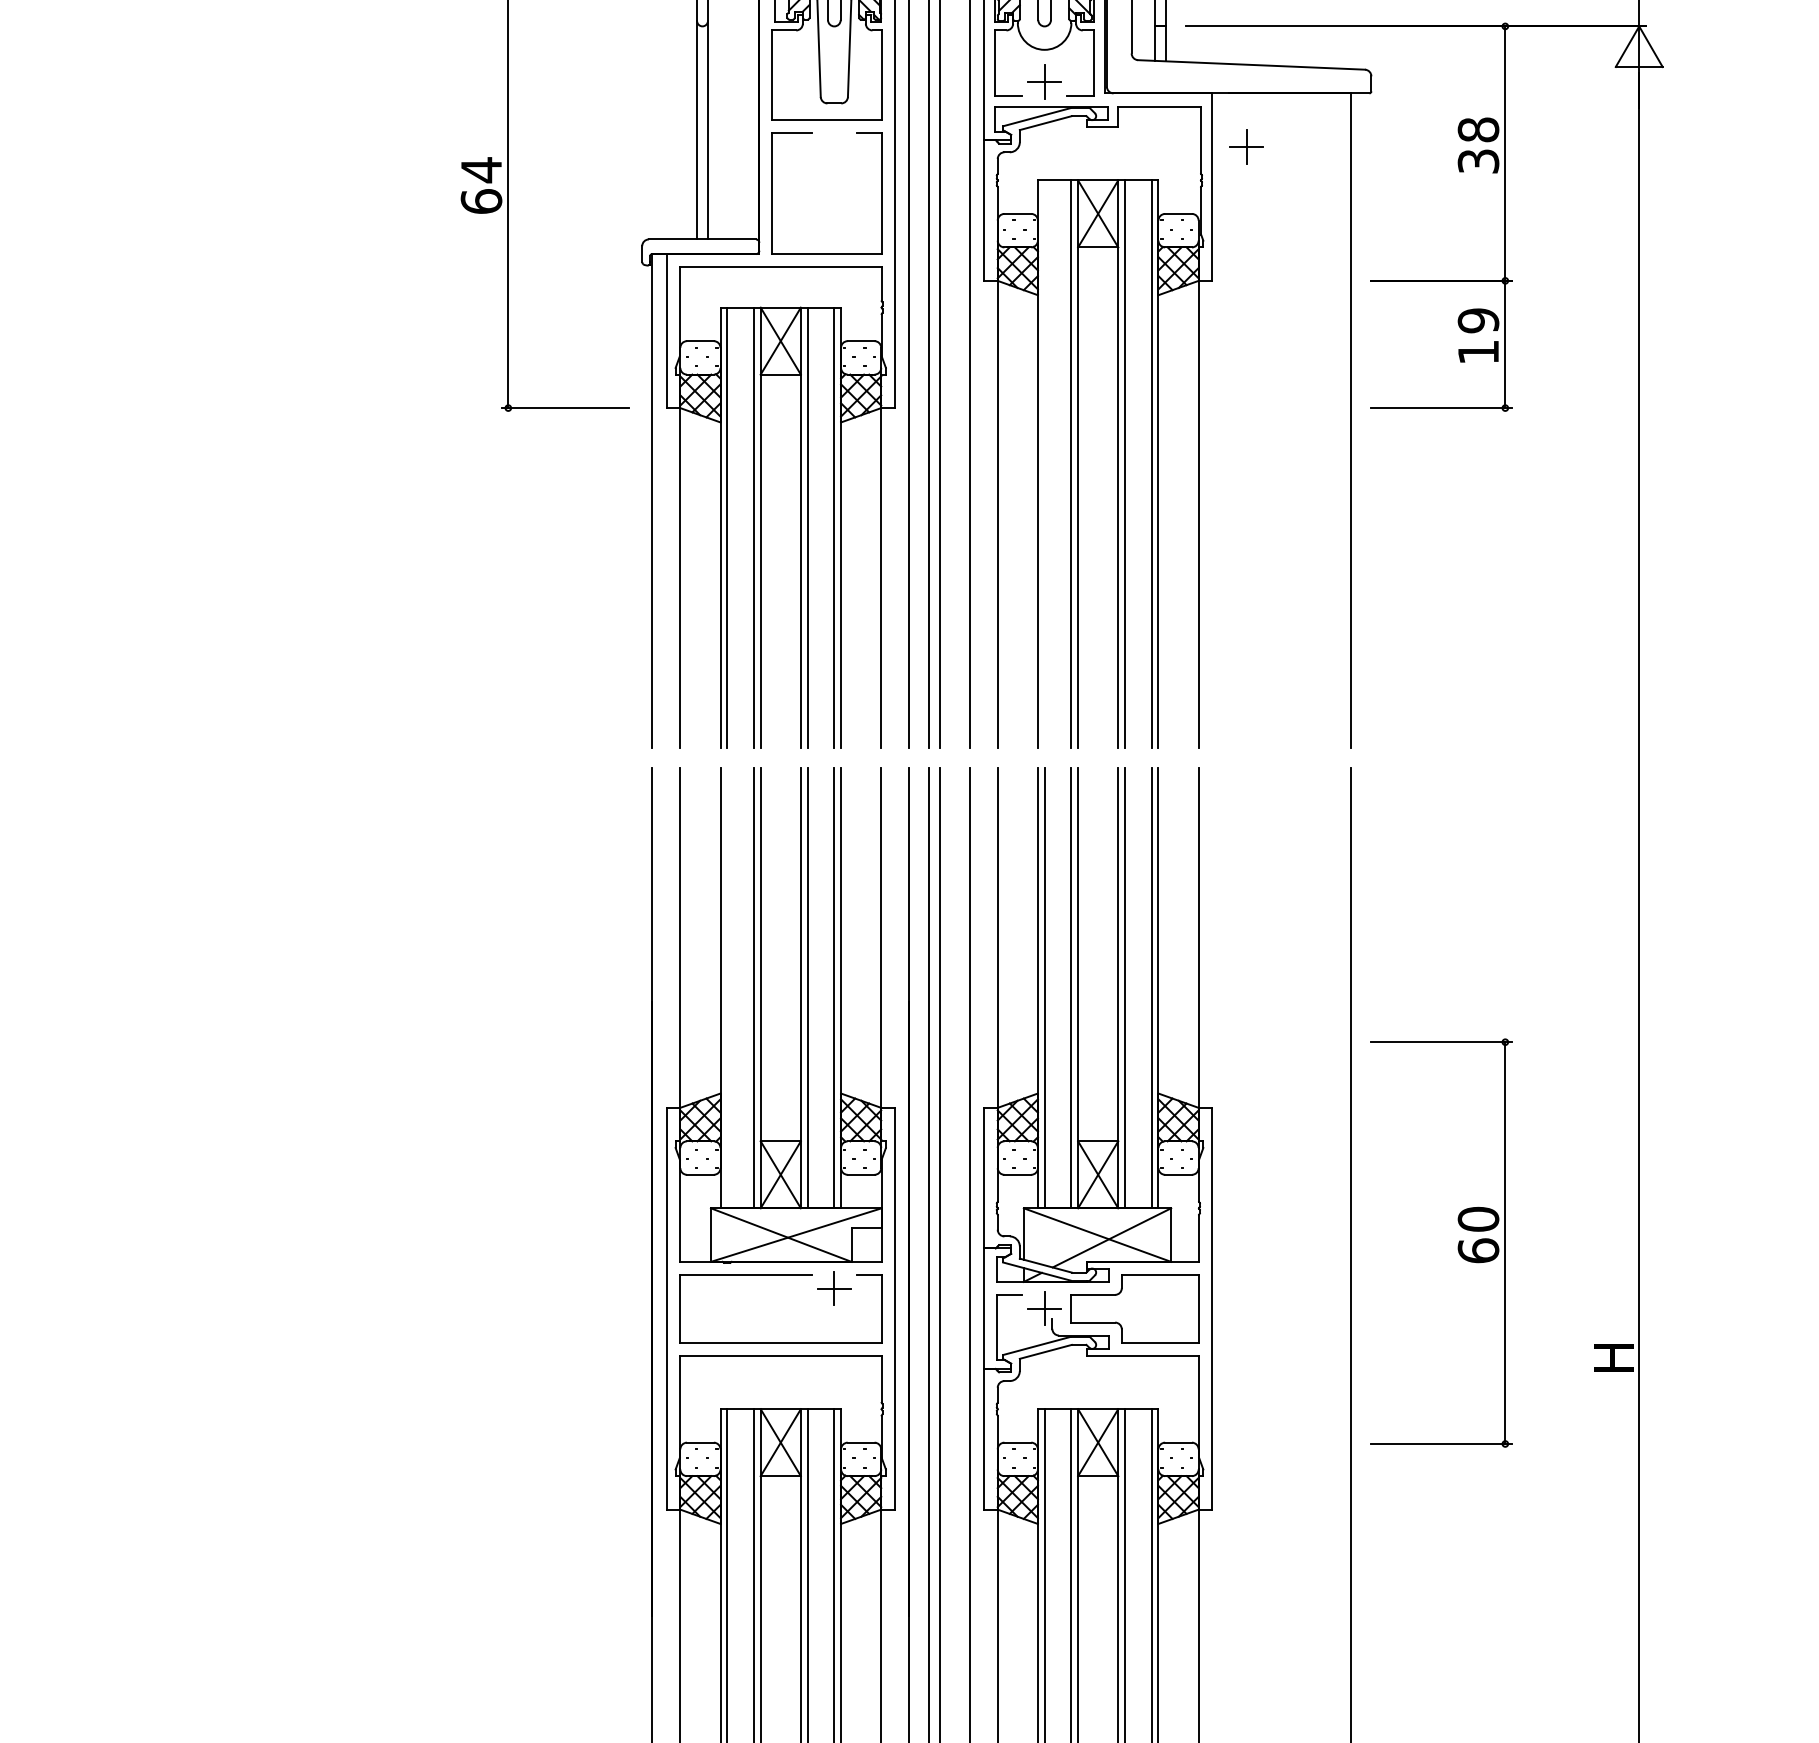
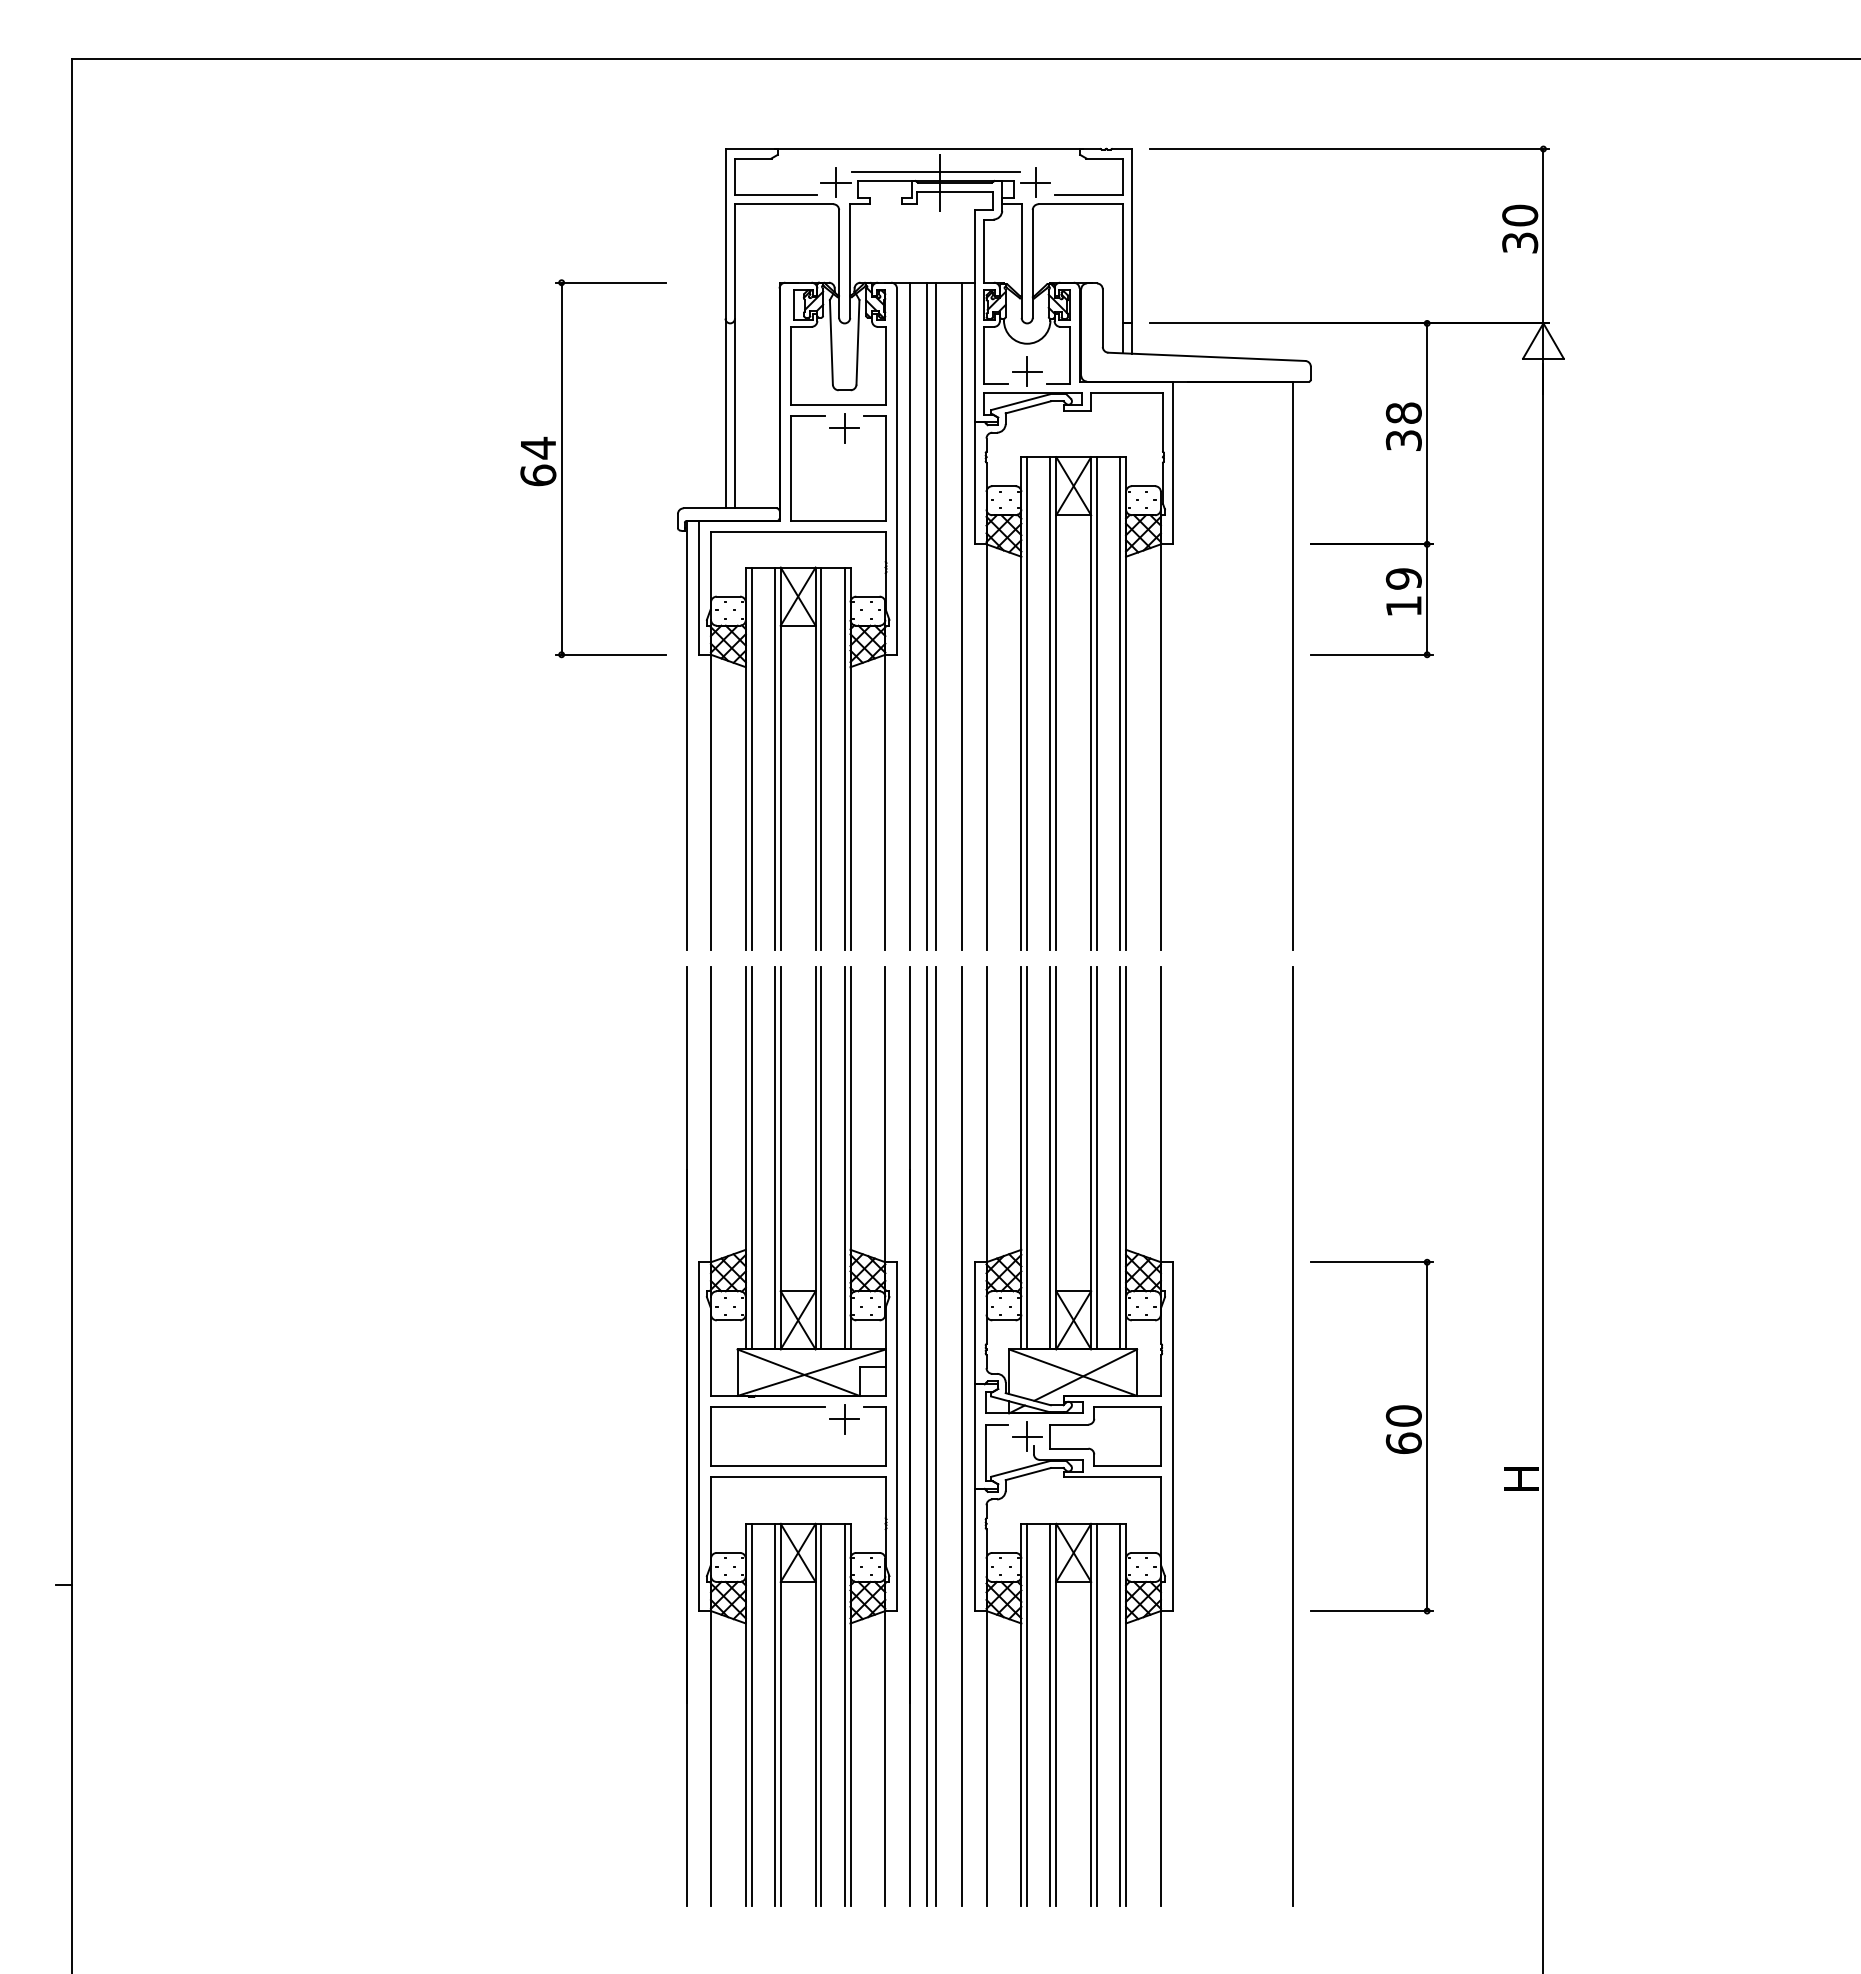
part: (1246, 147) -> (844, 428), moved
line: (1044, 464) -> (1027, 703), added
line: (727, 988) -> (751, 1158), added
part: (1458, 1242) -> (1386, 1436), moved

